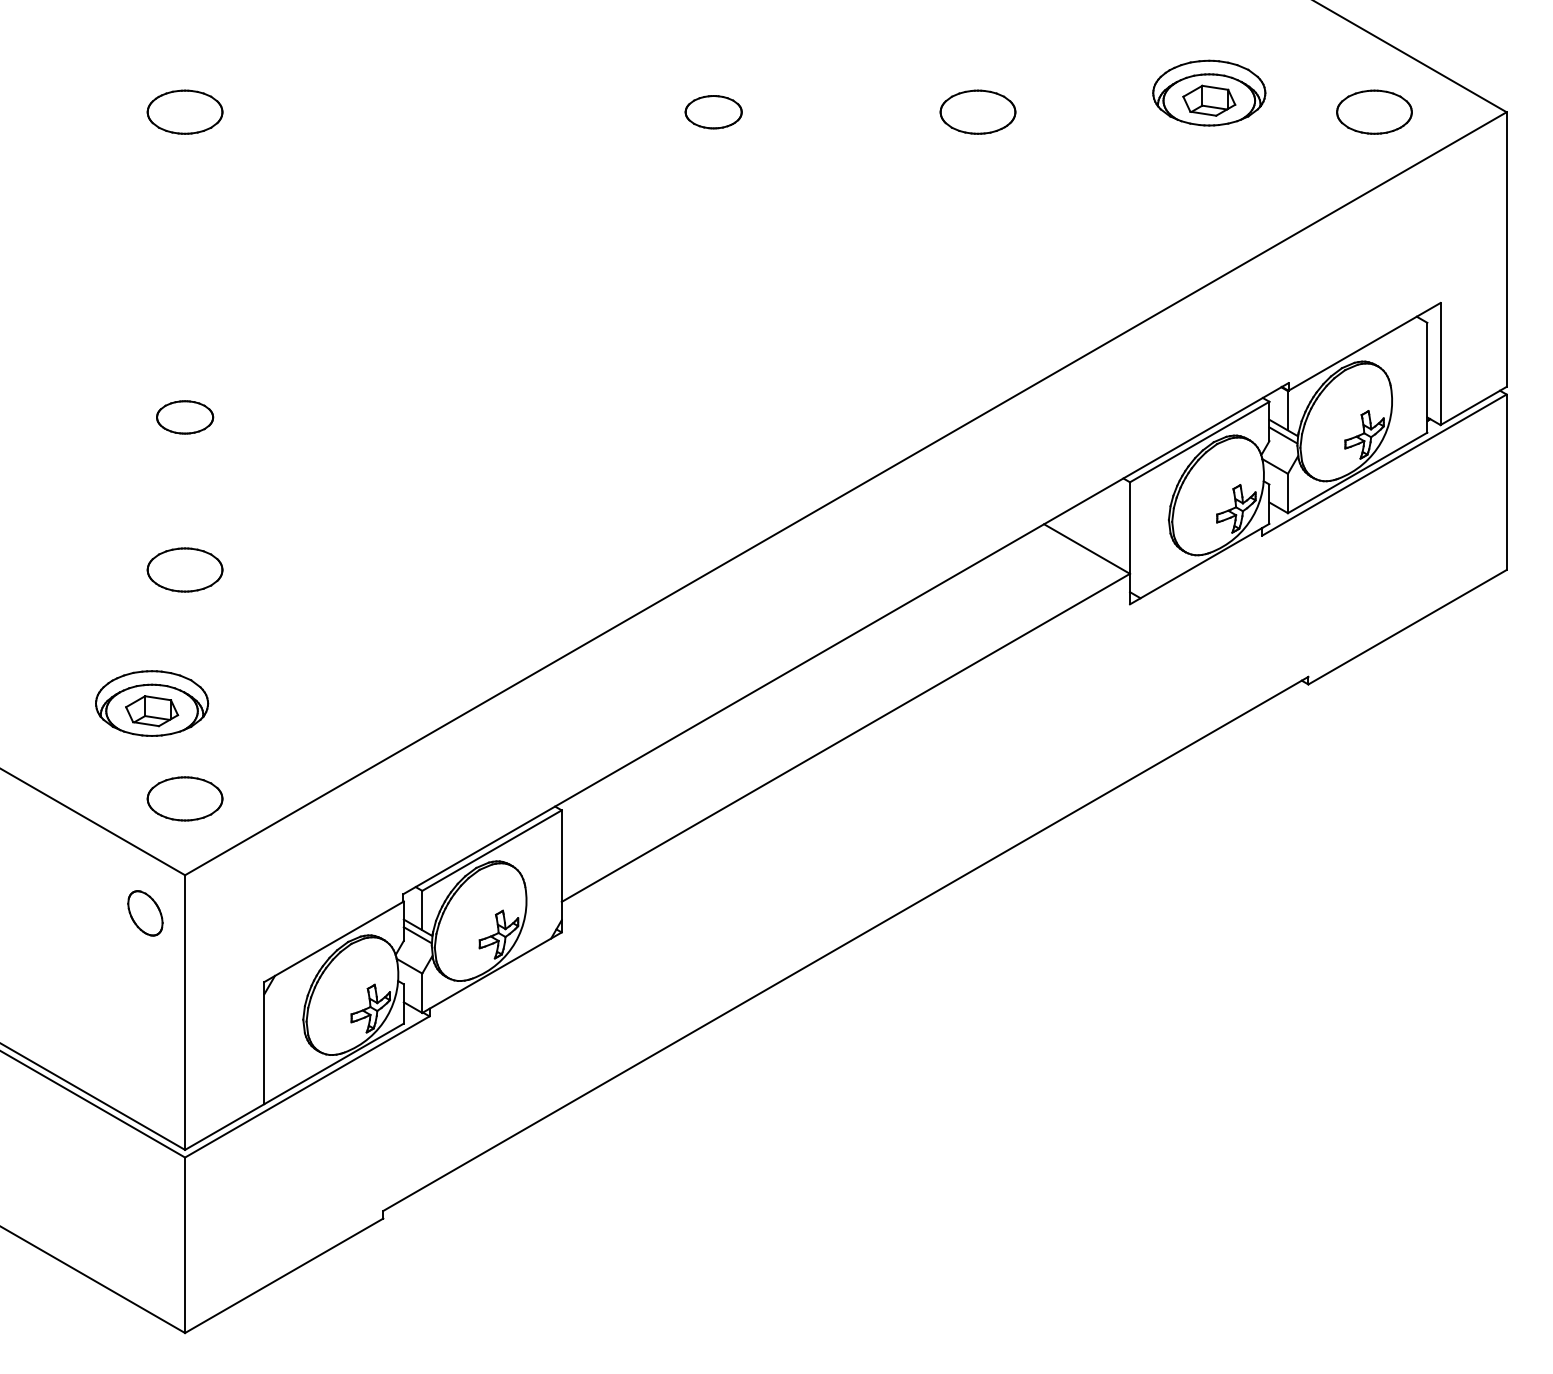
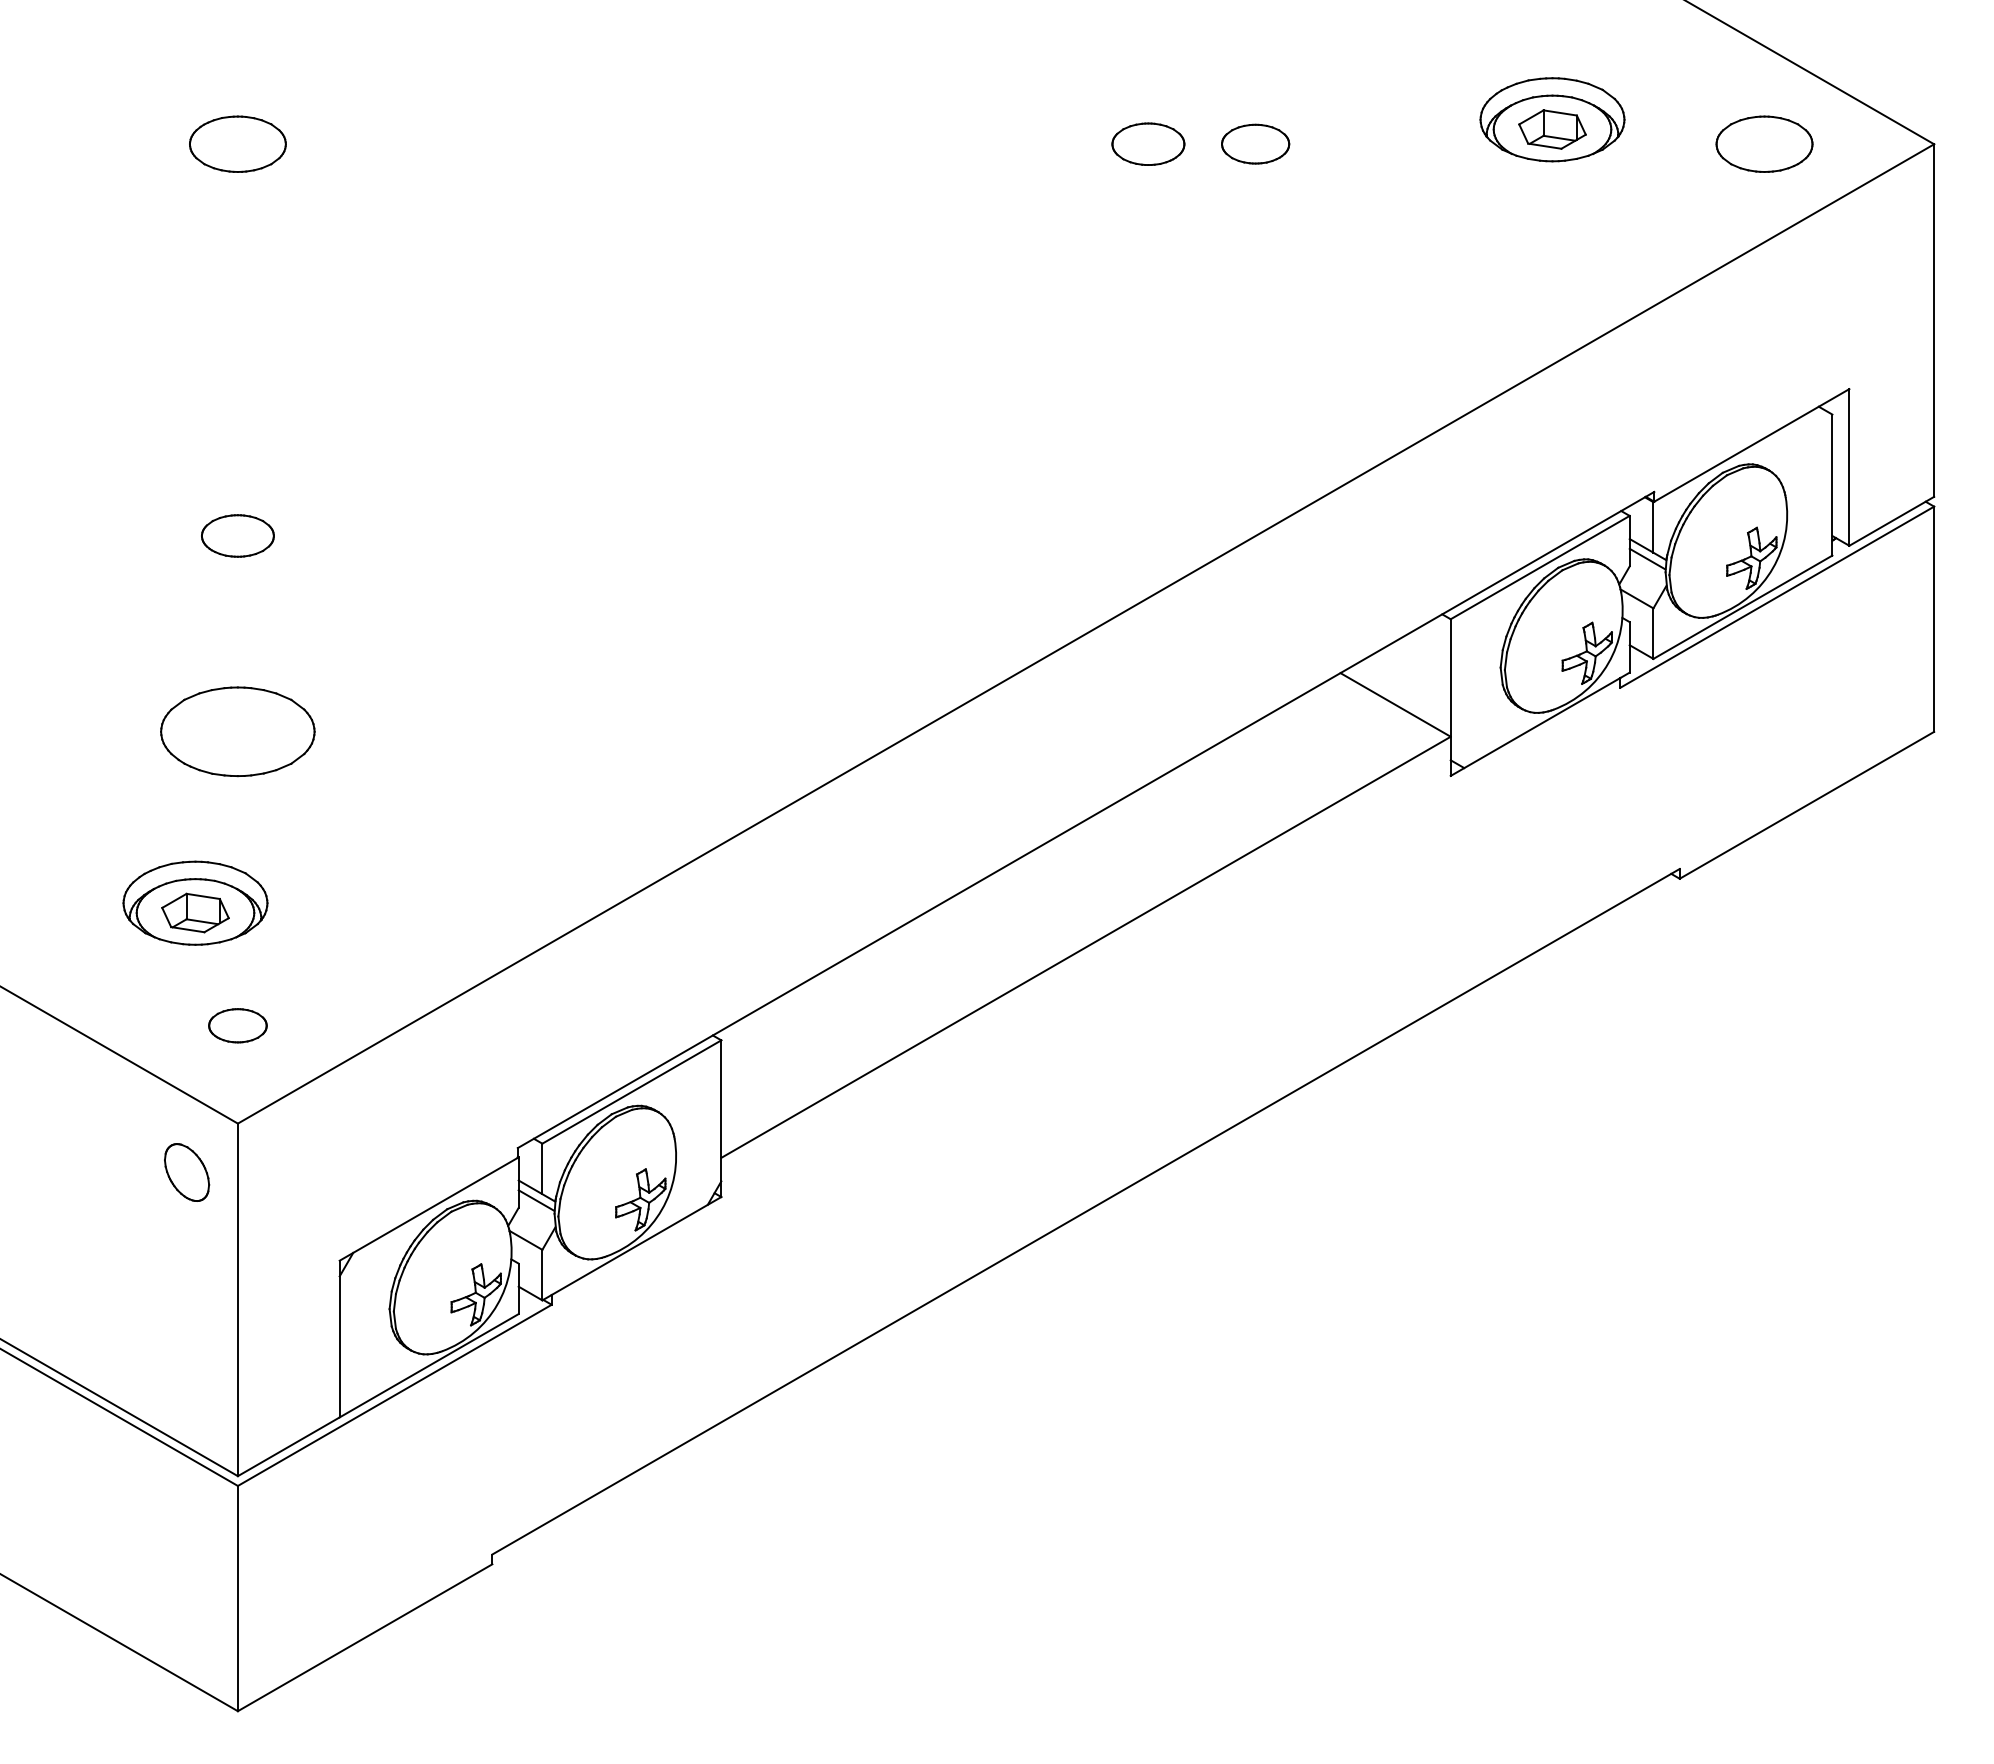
part: (713, 111) -> (1148, 143), moved
part: (977, 111) -> (1255, 143), size x0.7
part: (184, 569) -> (237, 731), size x1.6
part: (184, 798) -> (237, 1025), size x0.6

